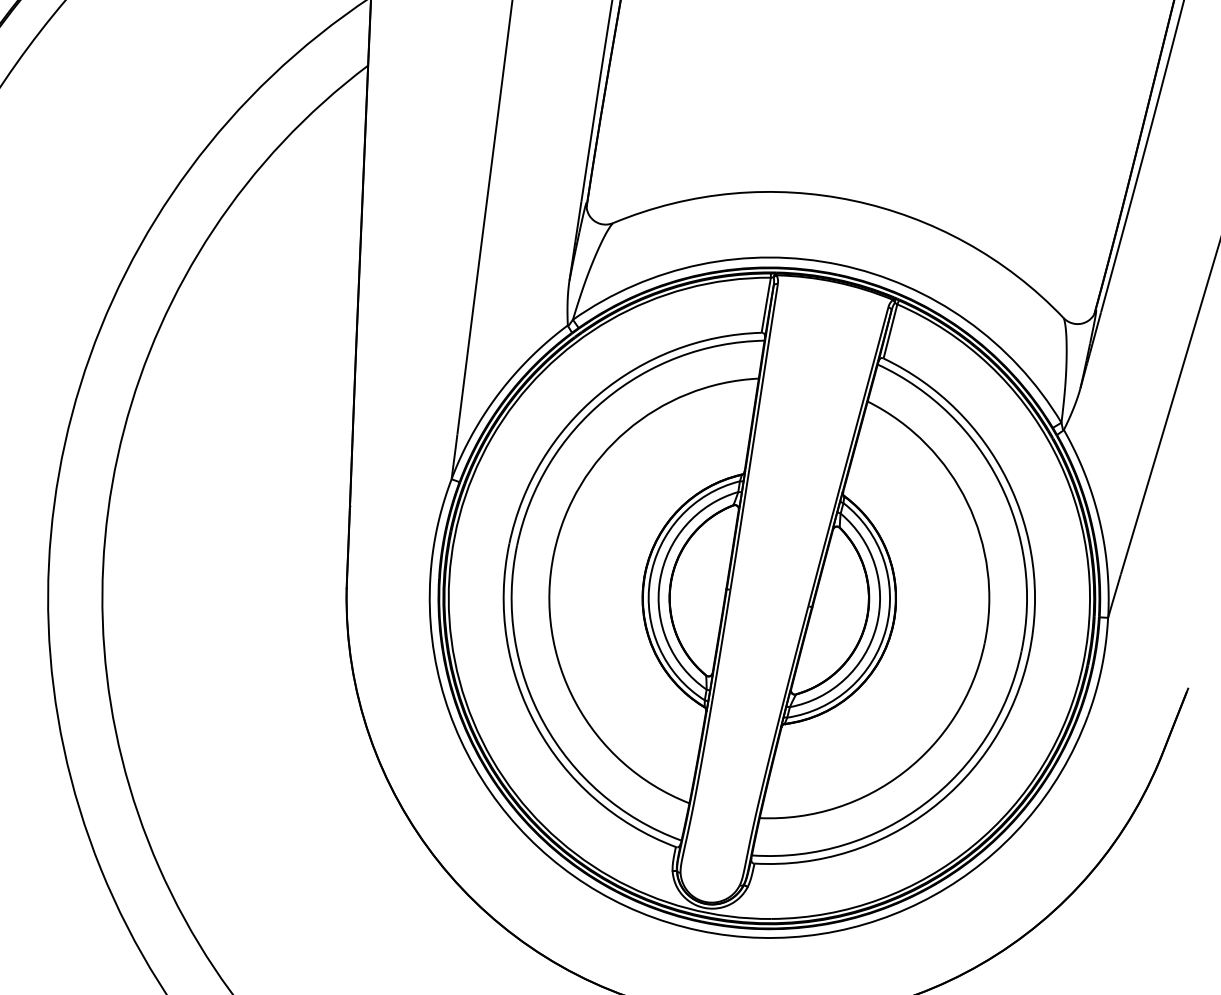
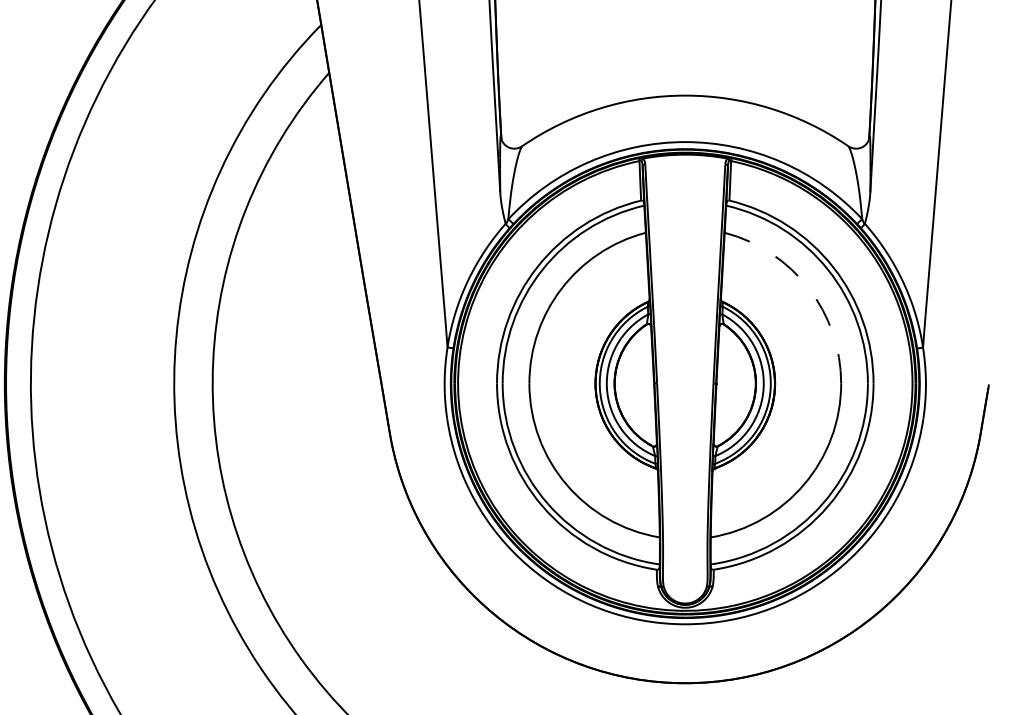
arc: (967, 502) -> (808, 288), solid -> dashed

